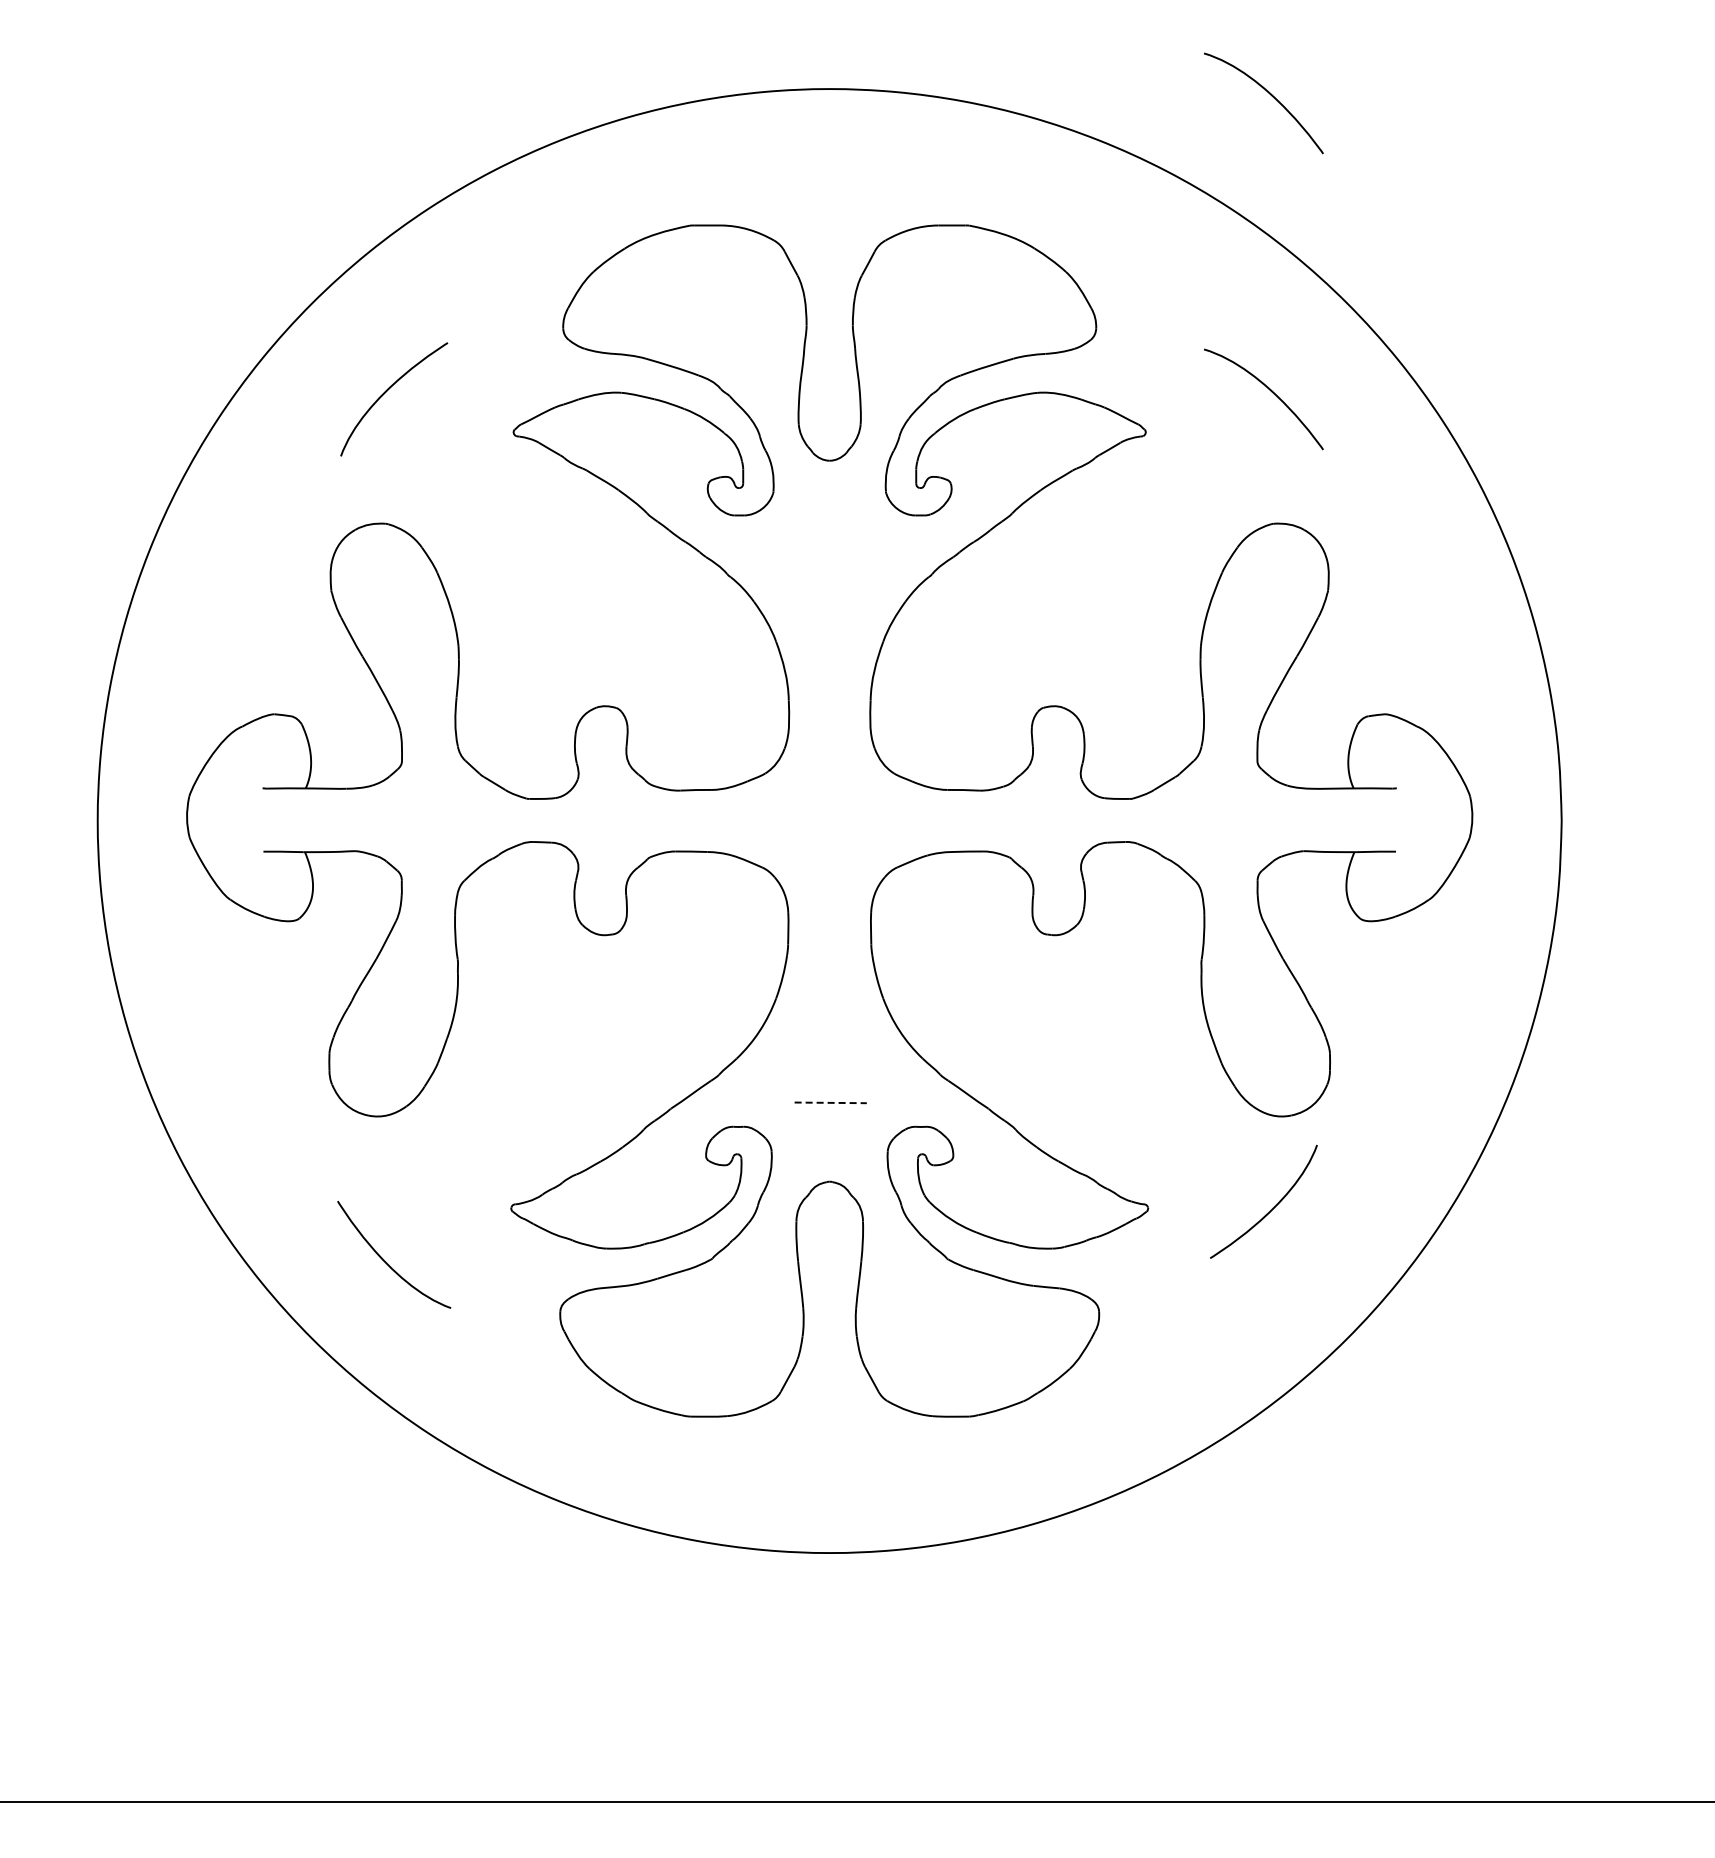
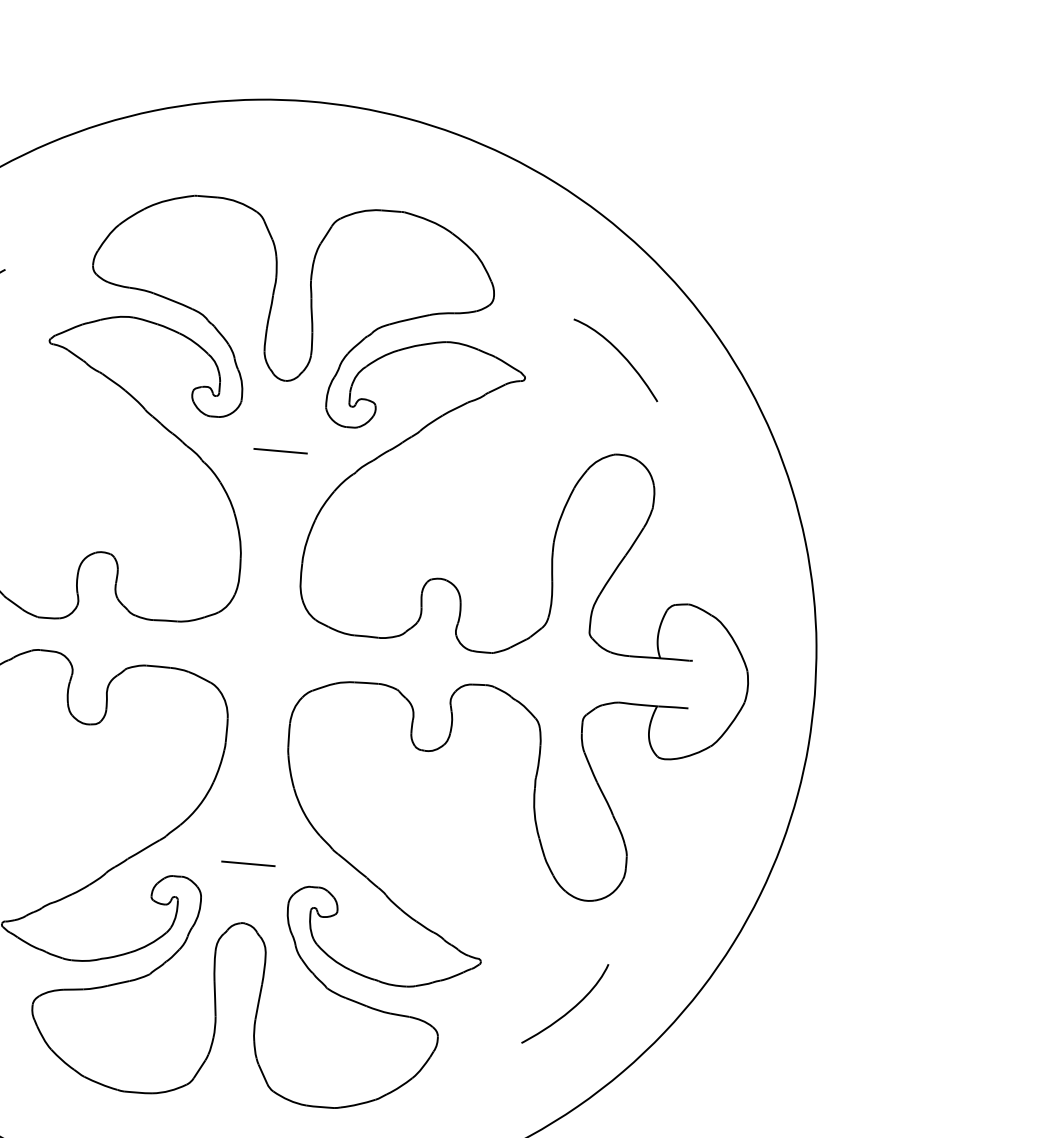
curve: (1270, 95) -> (638, 132), removed
line: (830, 554) -> (280, 451), added
line: (831, 1102) -> (249, 863), dashed -> solid
curve: (1271, 1209) -> (570, 1010), moved

